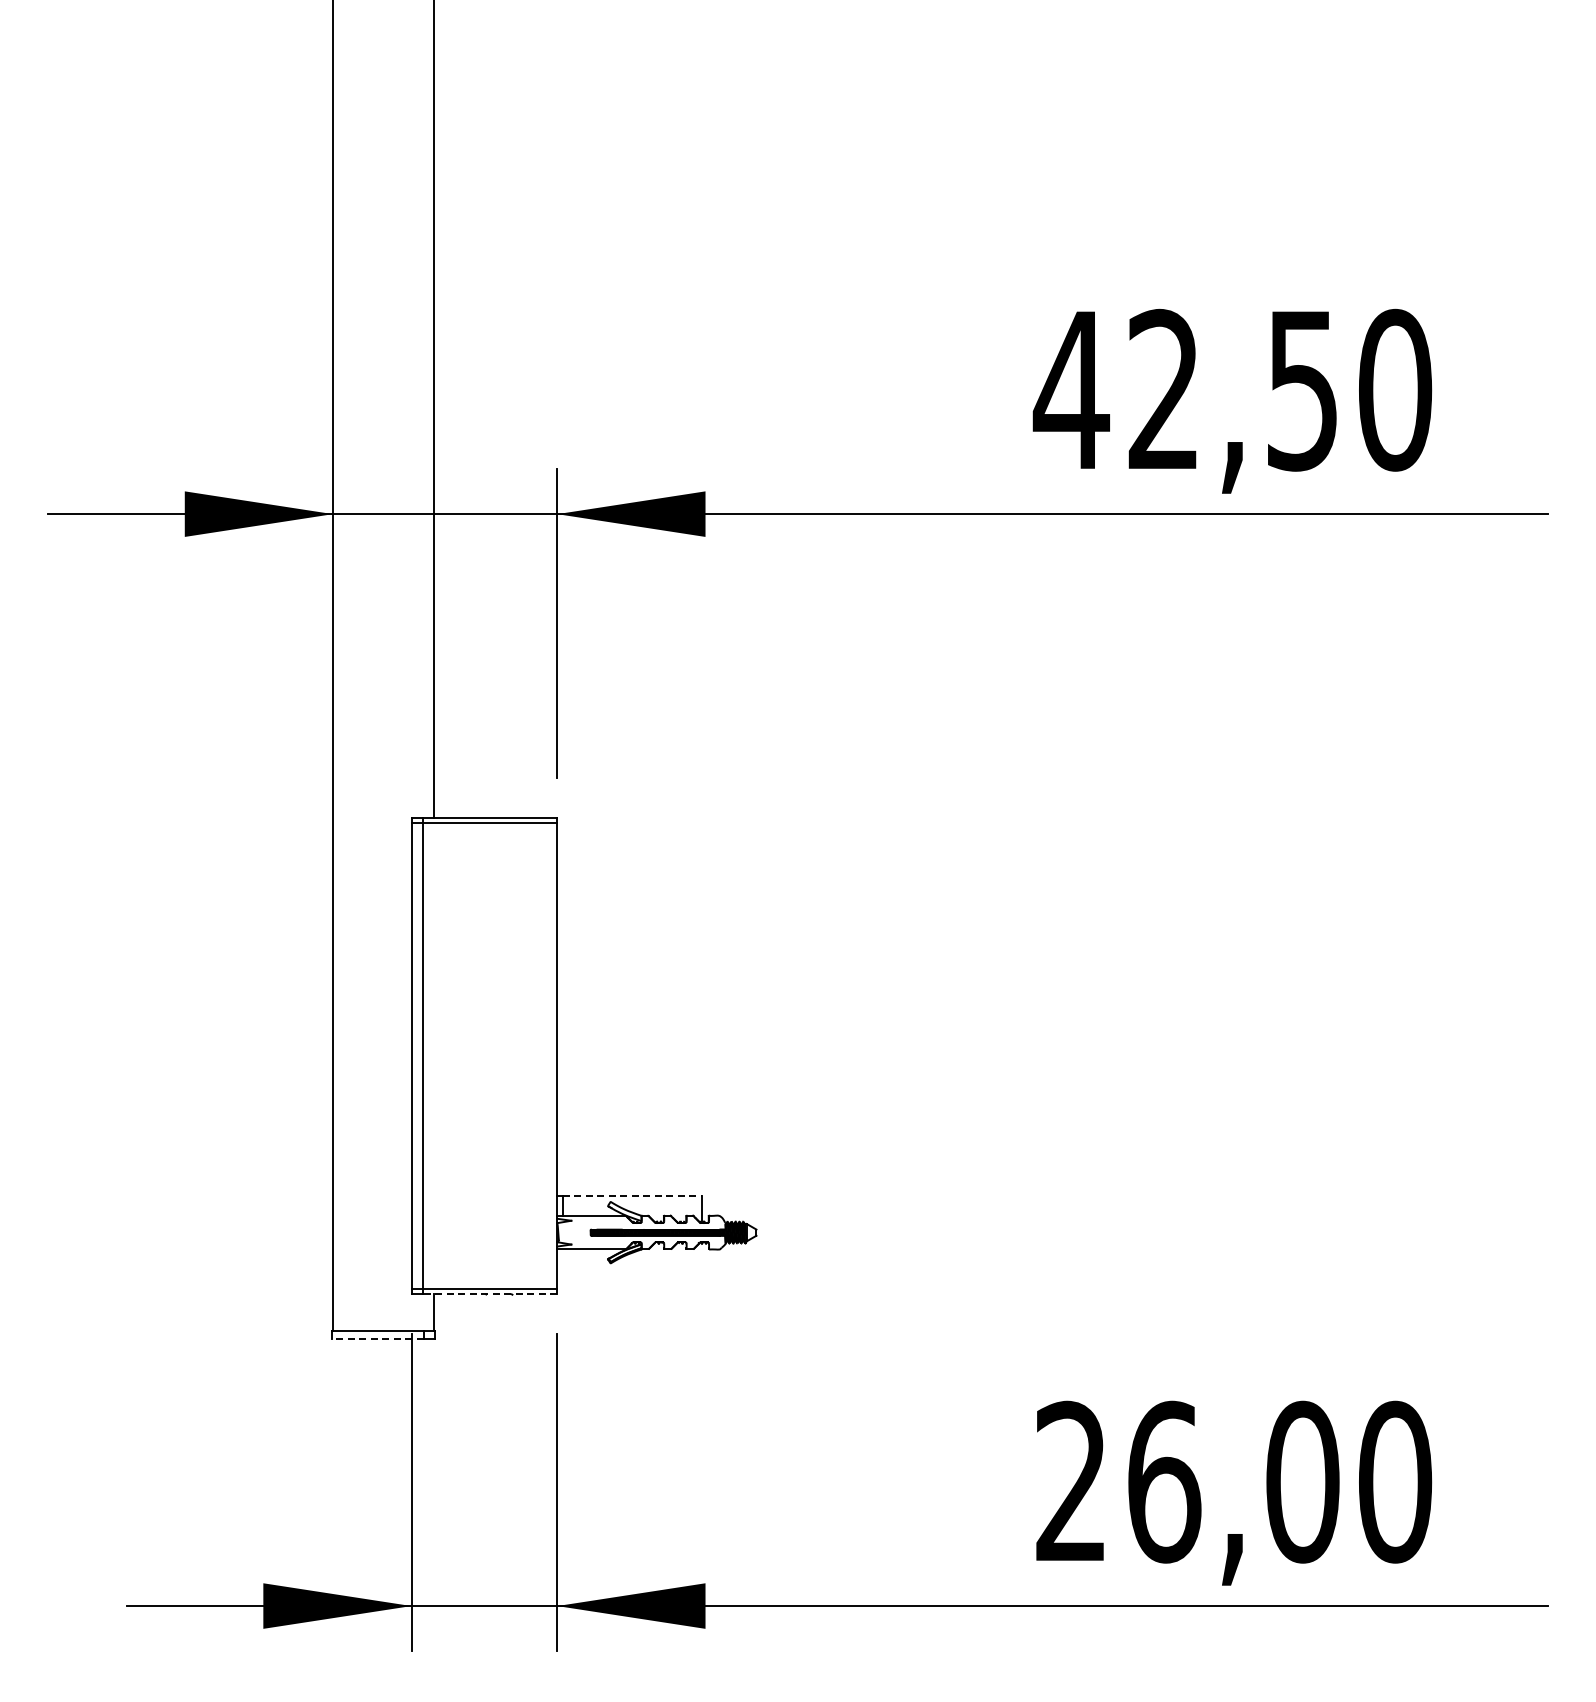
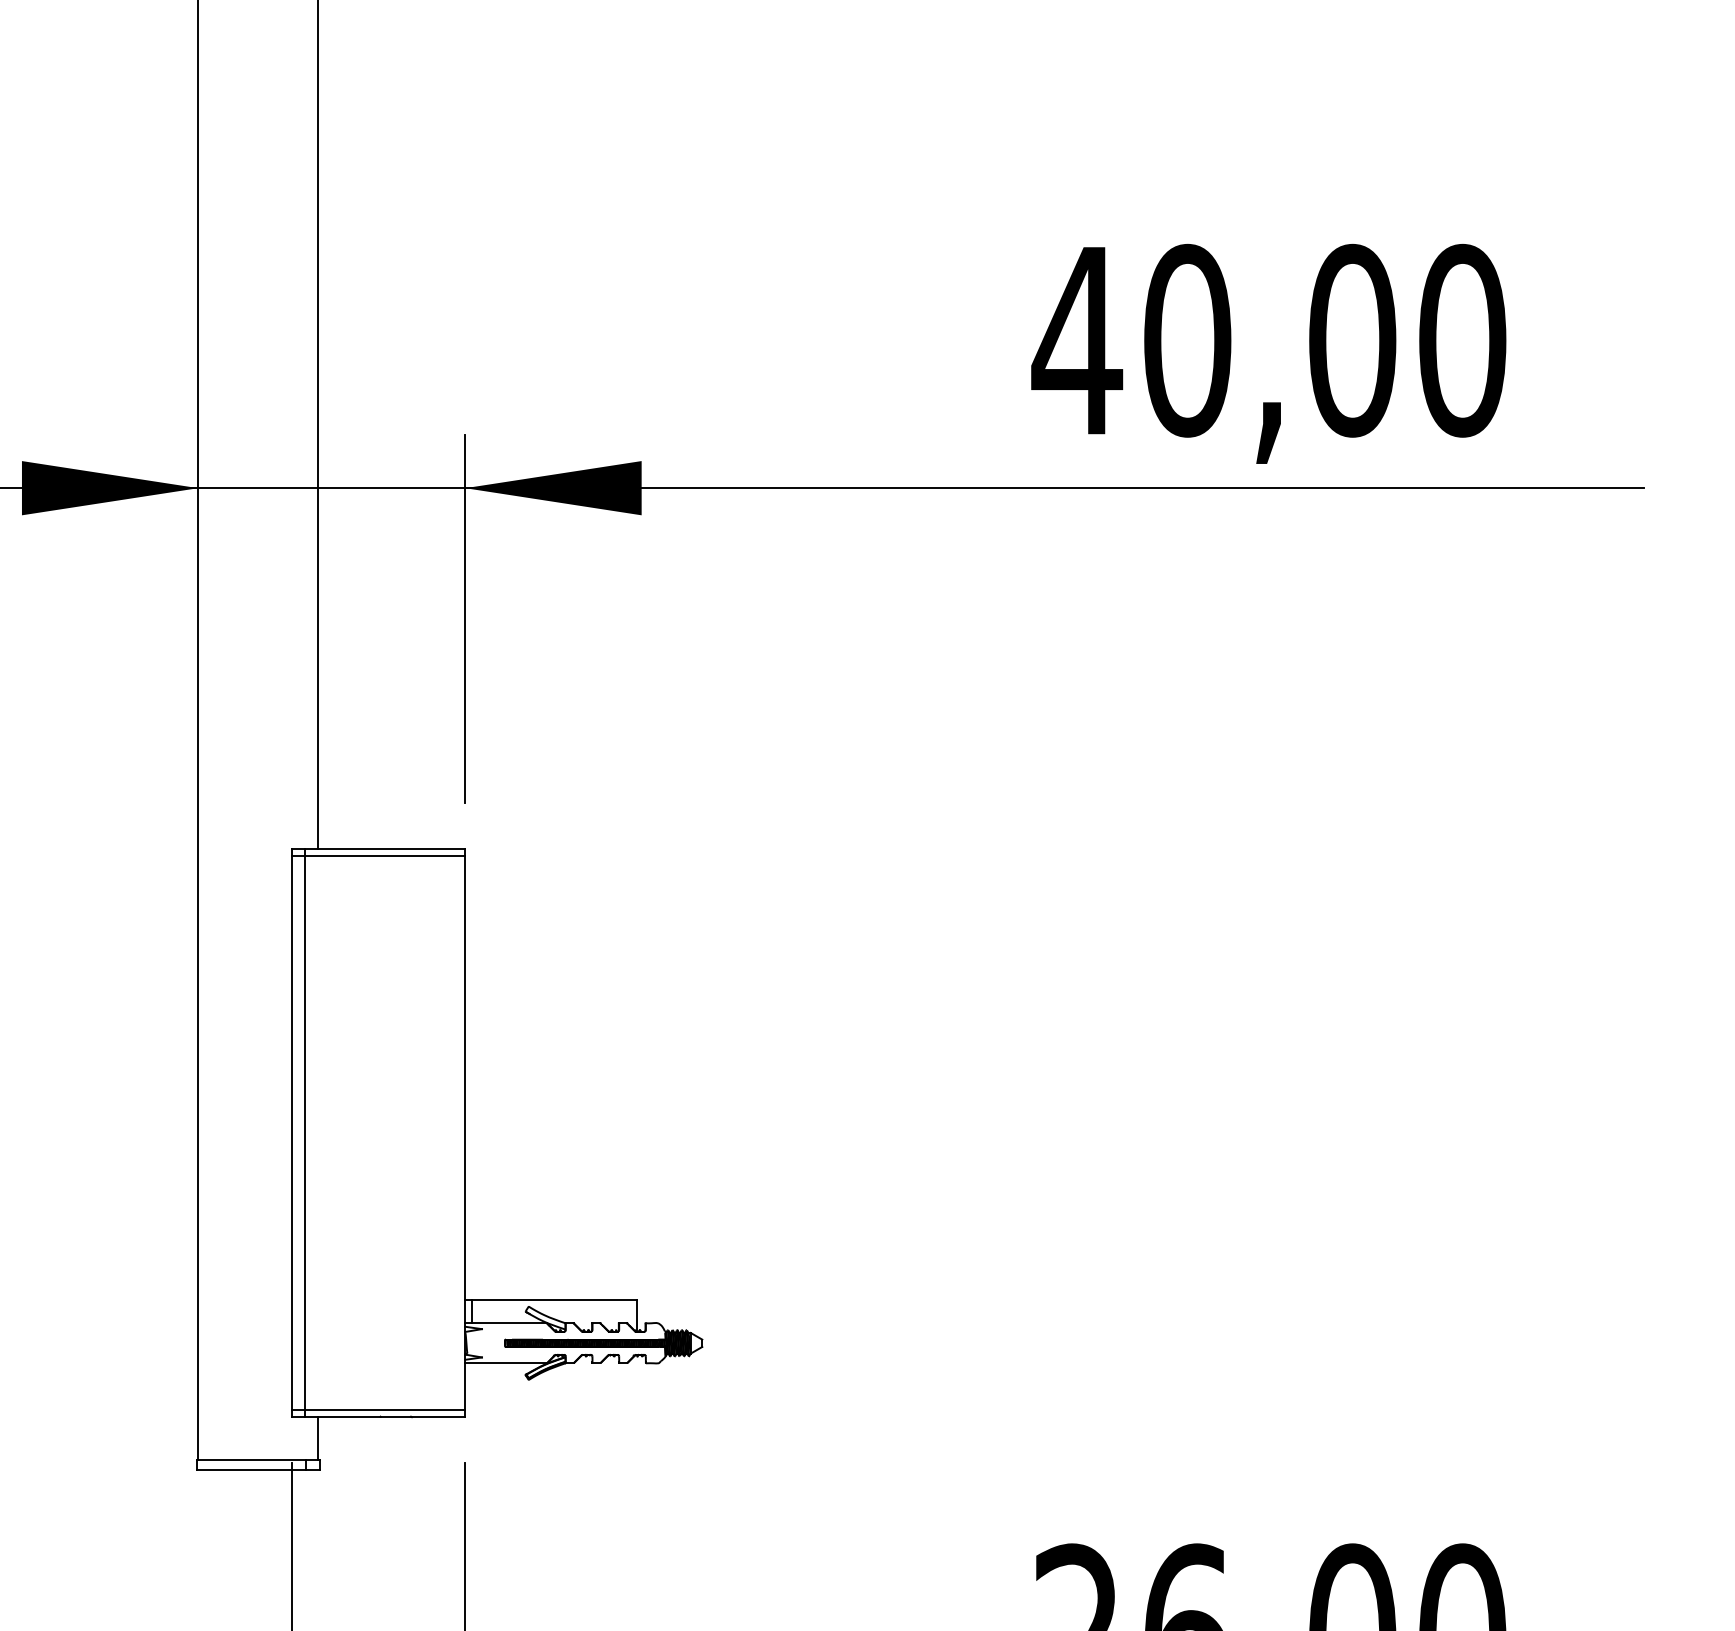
text: (1233, 389) -> (1270, 339), 42,50 -> 40,00
line: (632, 1196) -> (554, 1300), dashed -> solid
line: (489, 1294) -> (384, 1416), dashed -> solid
line: (377, 1339) -> (251, 1470), dashed -> solid

